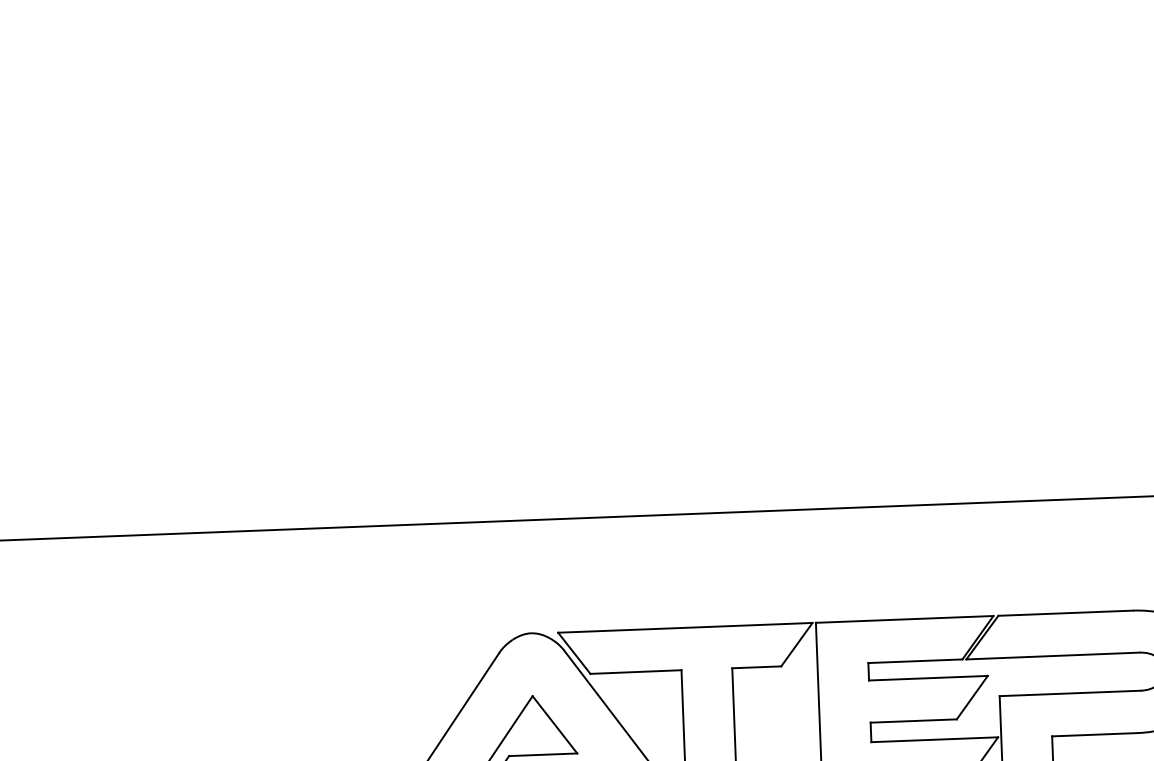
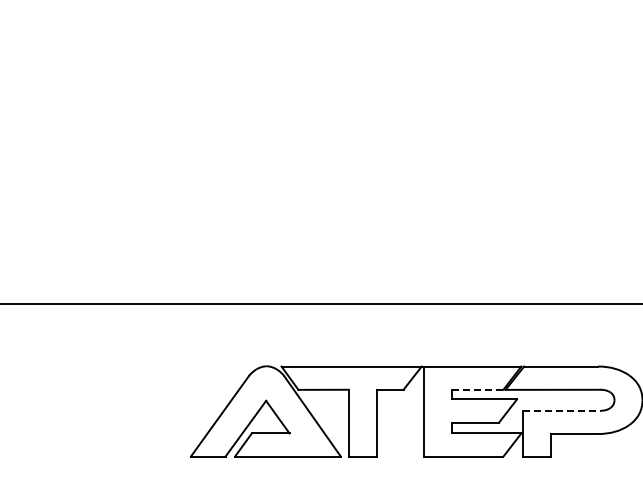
line: (915, 660) -> (477, 389), solid -> dashed
line: (1071, 692) -> (562, 410), solid -> dashed

